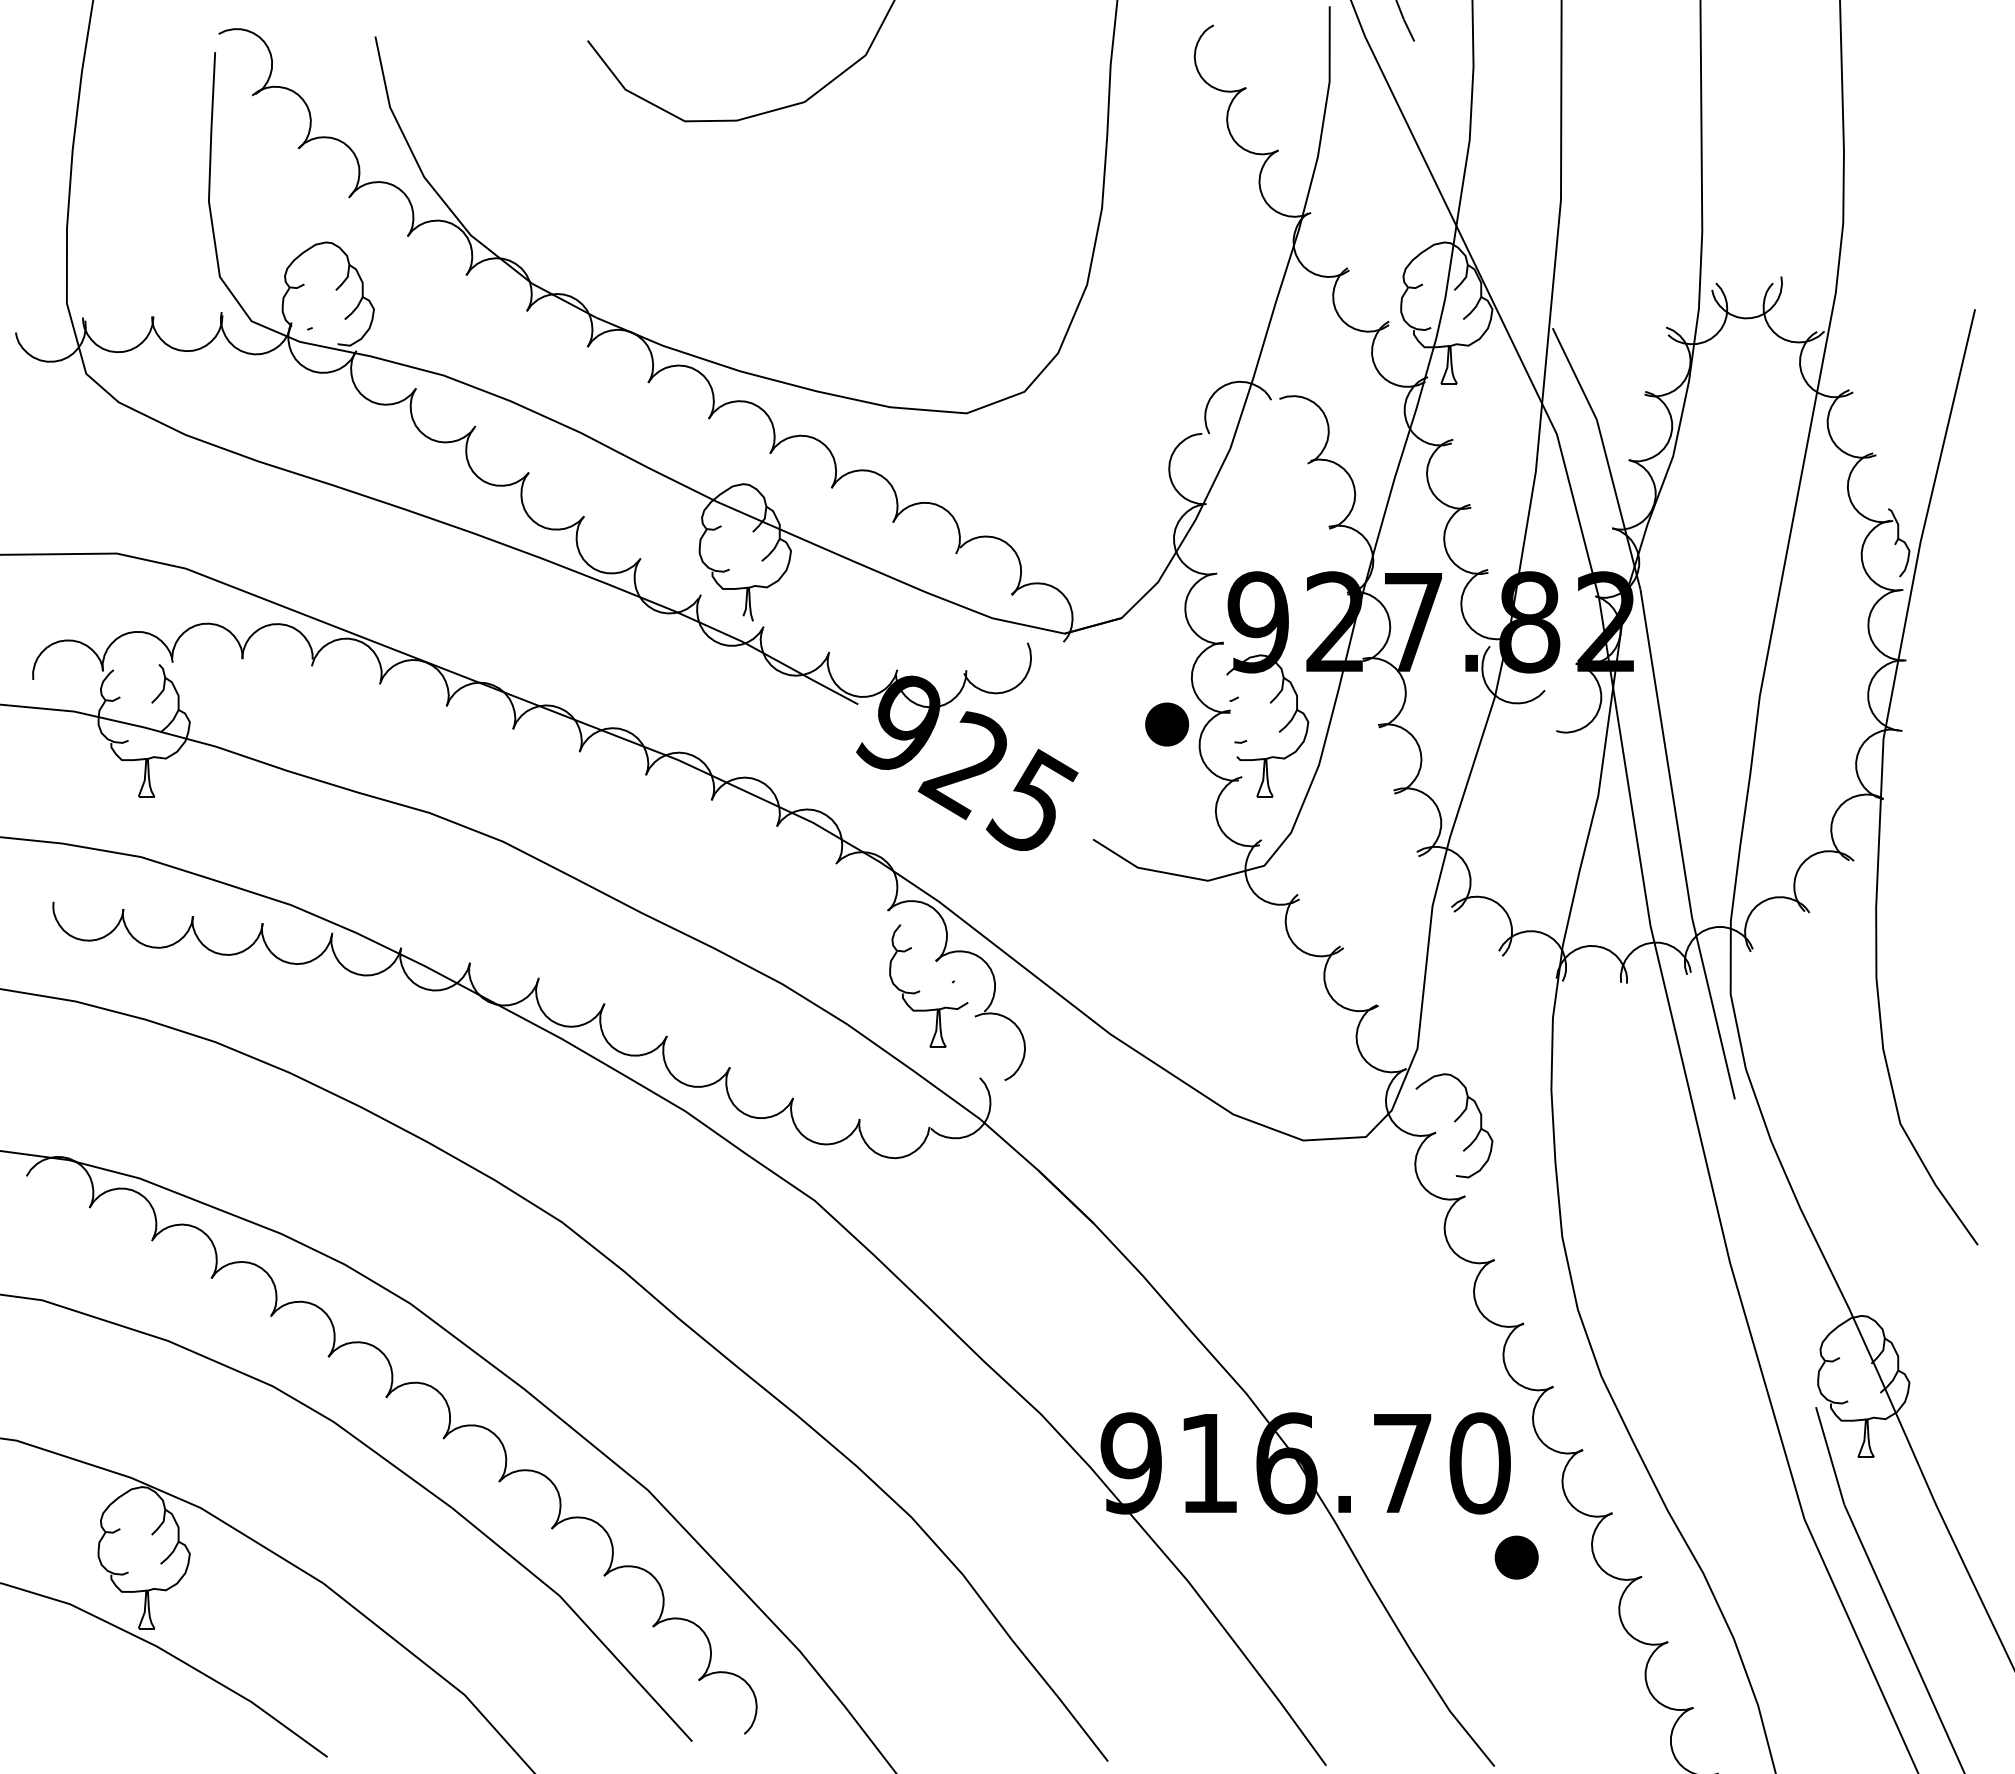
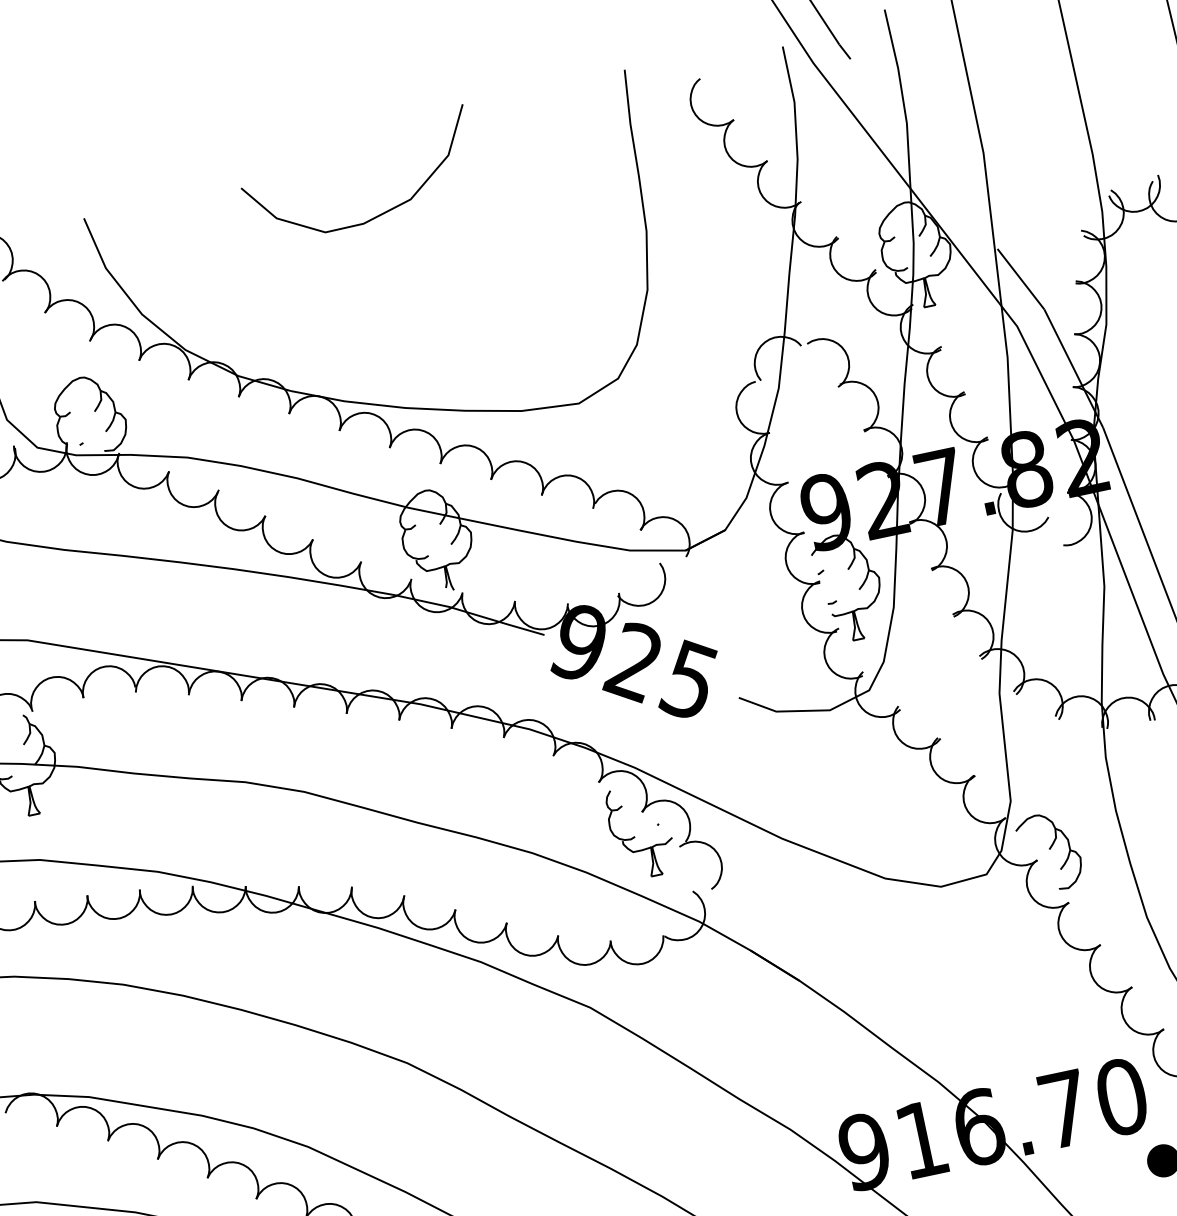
part: (1166, 724) -> (774, 601), removed

